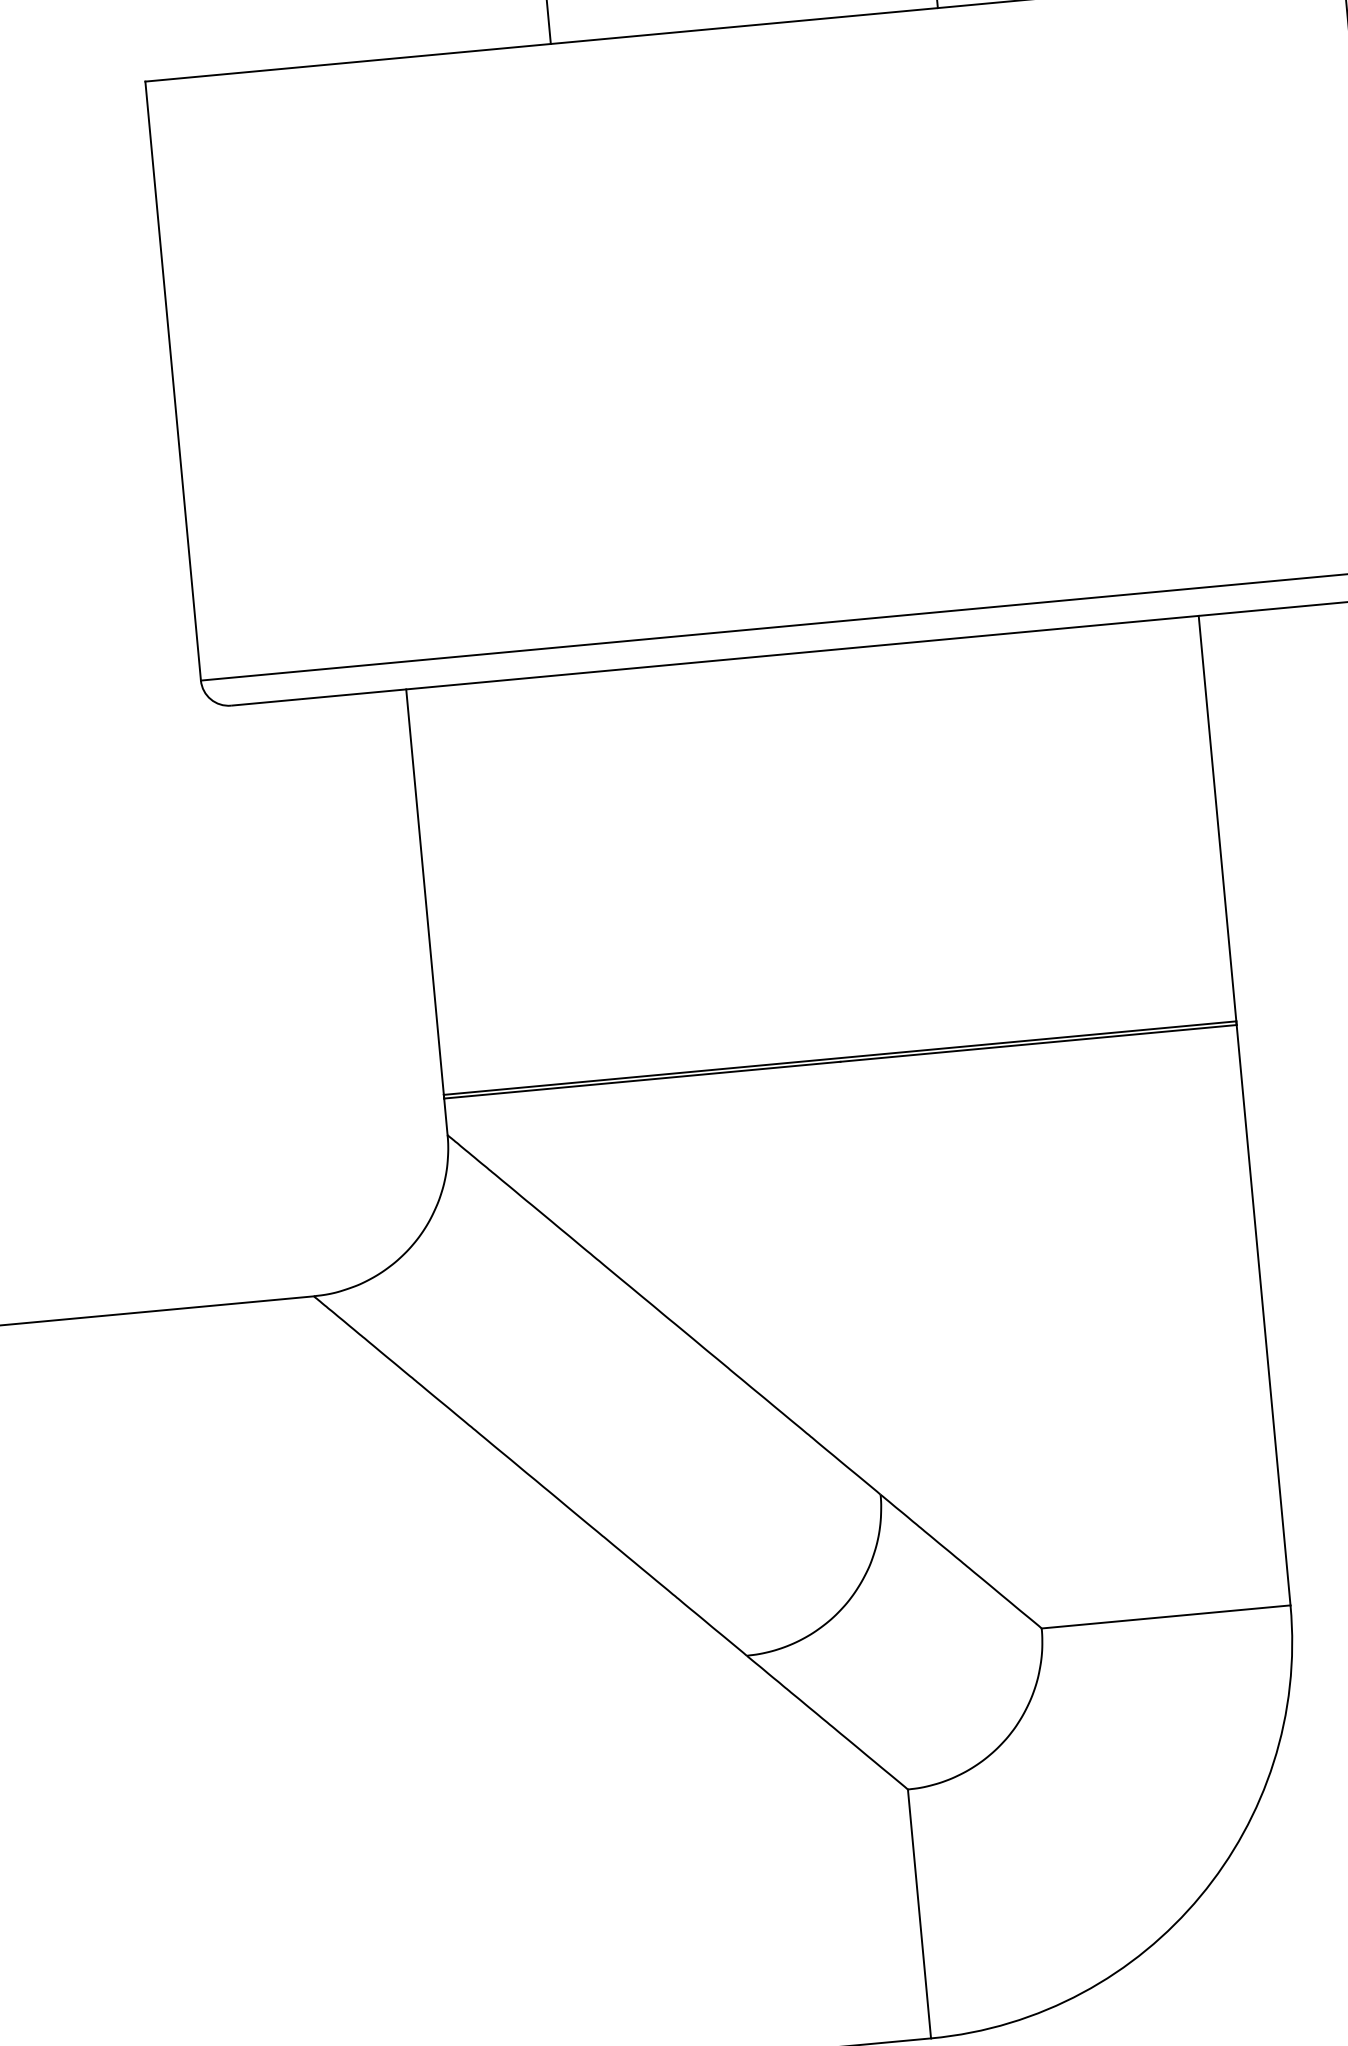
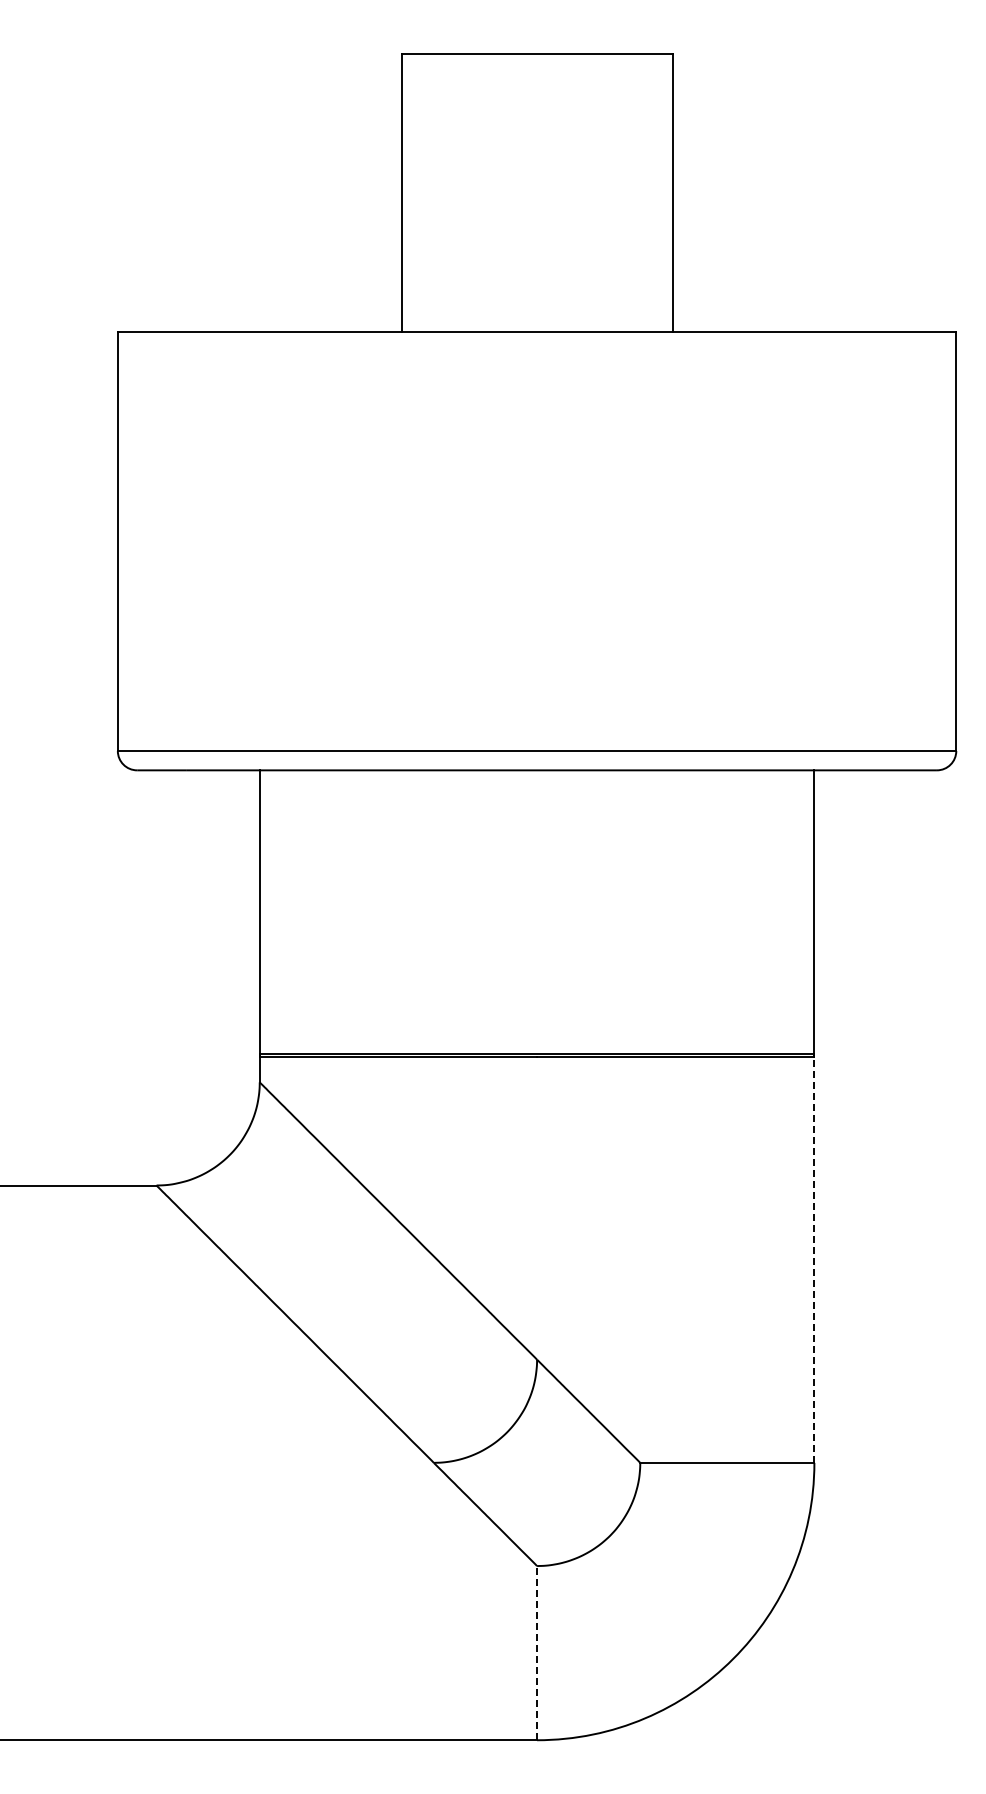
line: (1263, 1313) -> (814, 1258), solid -> dashed
line: (920, 1912) -> (537, 1652), solid -> dashed

